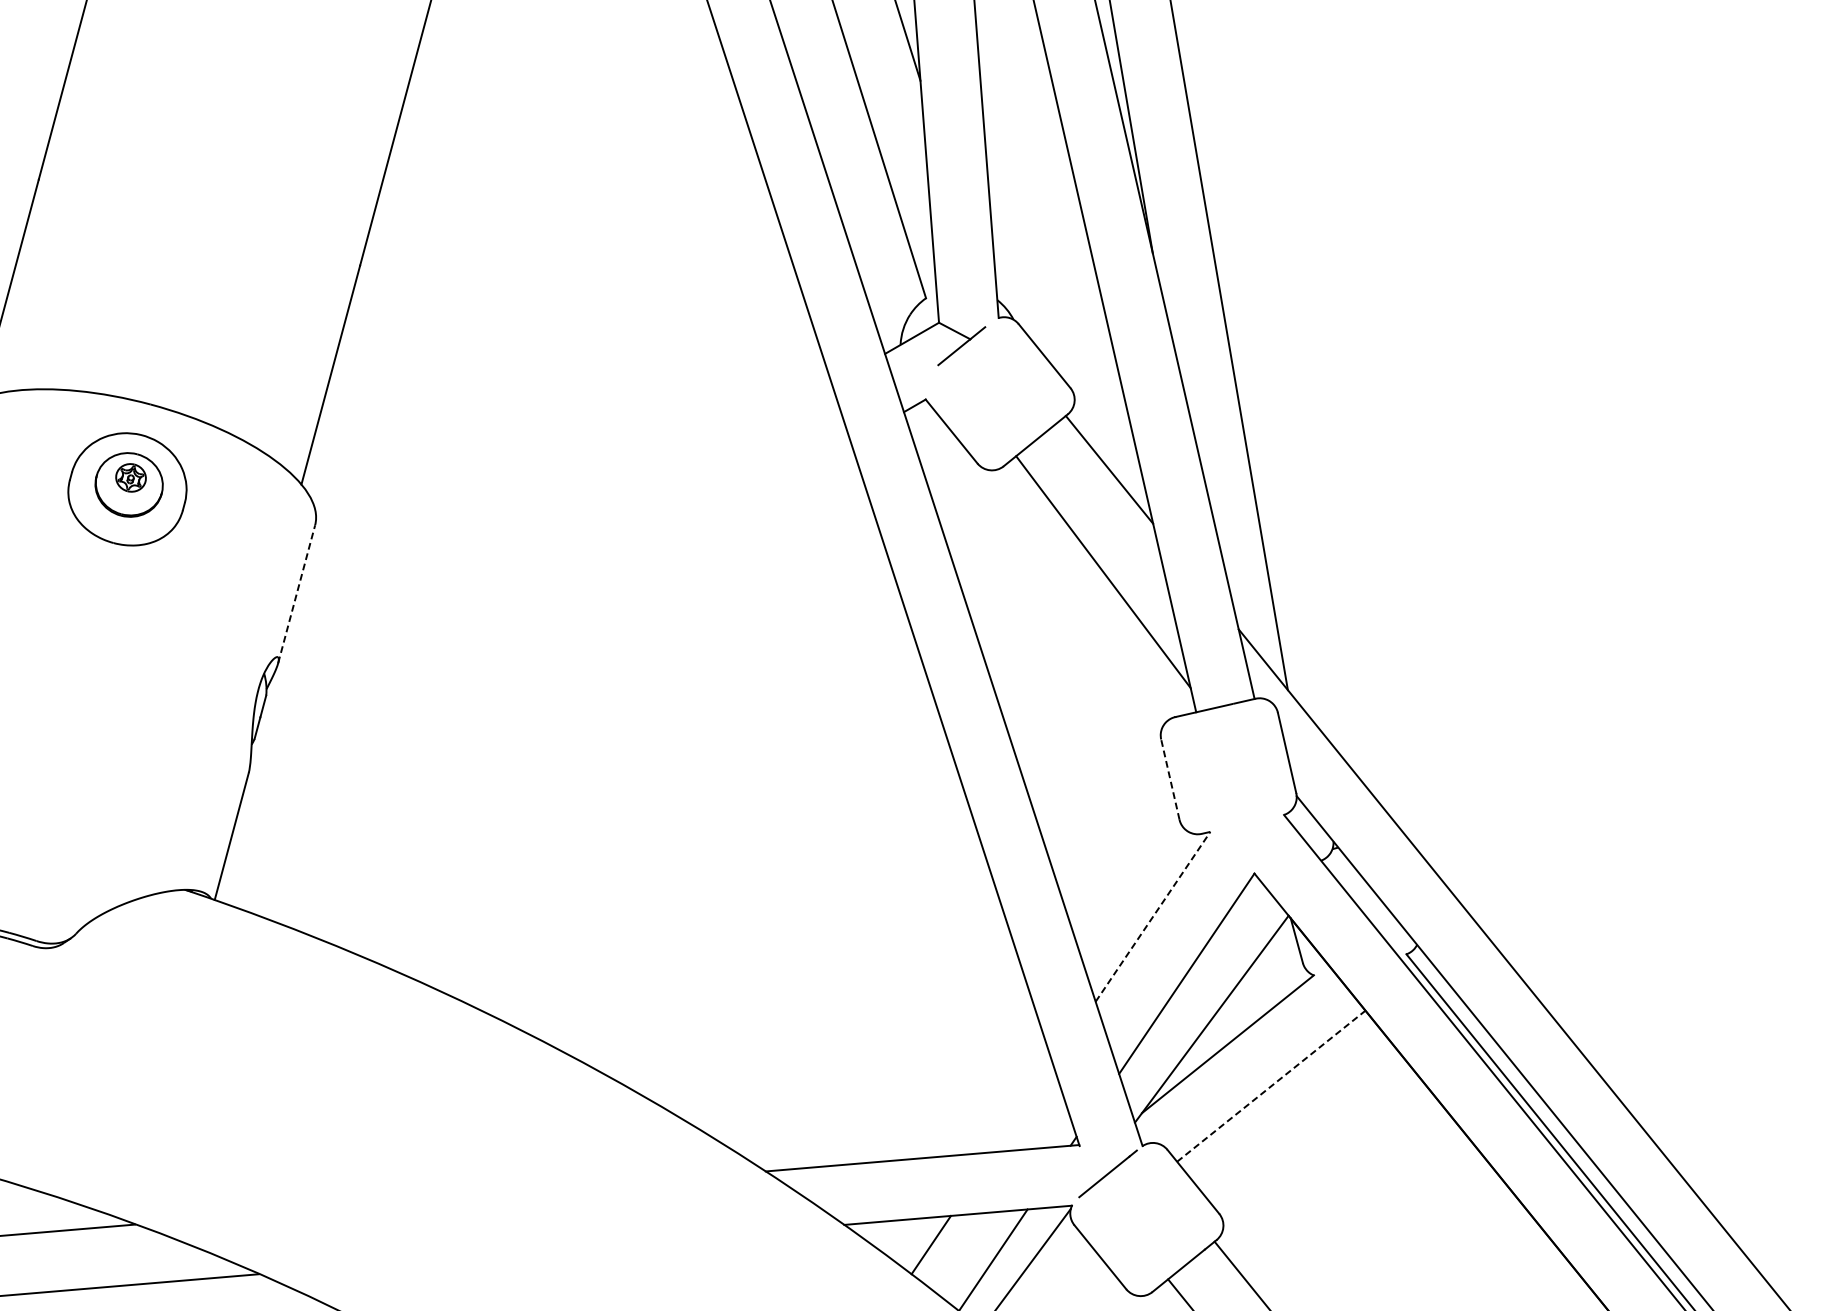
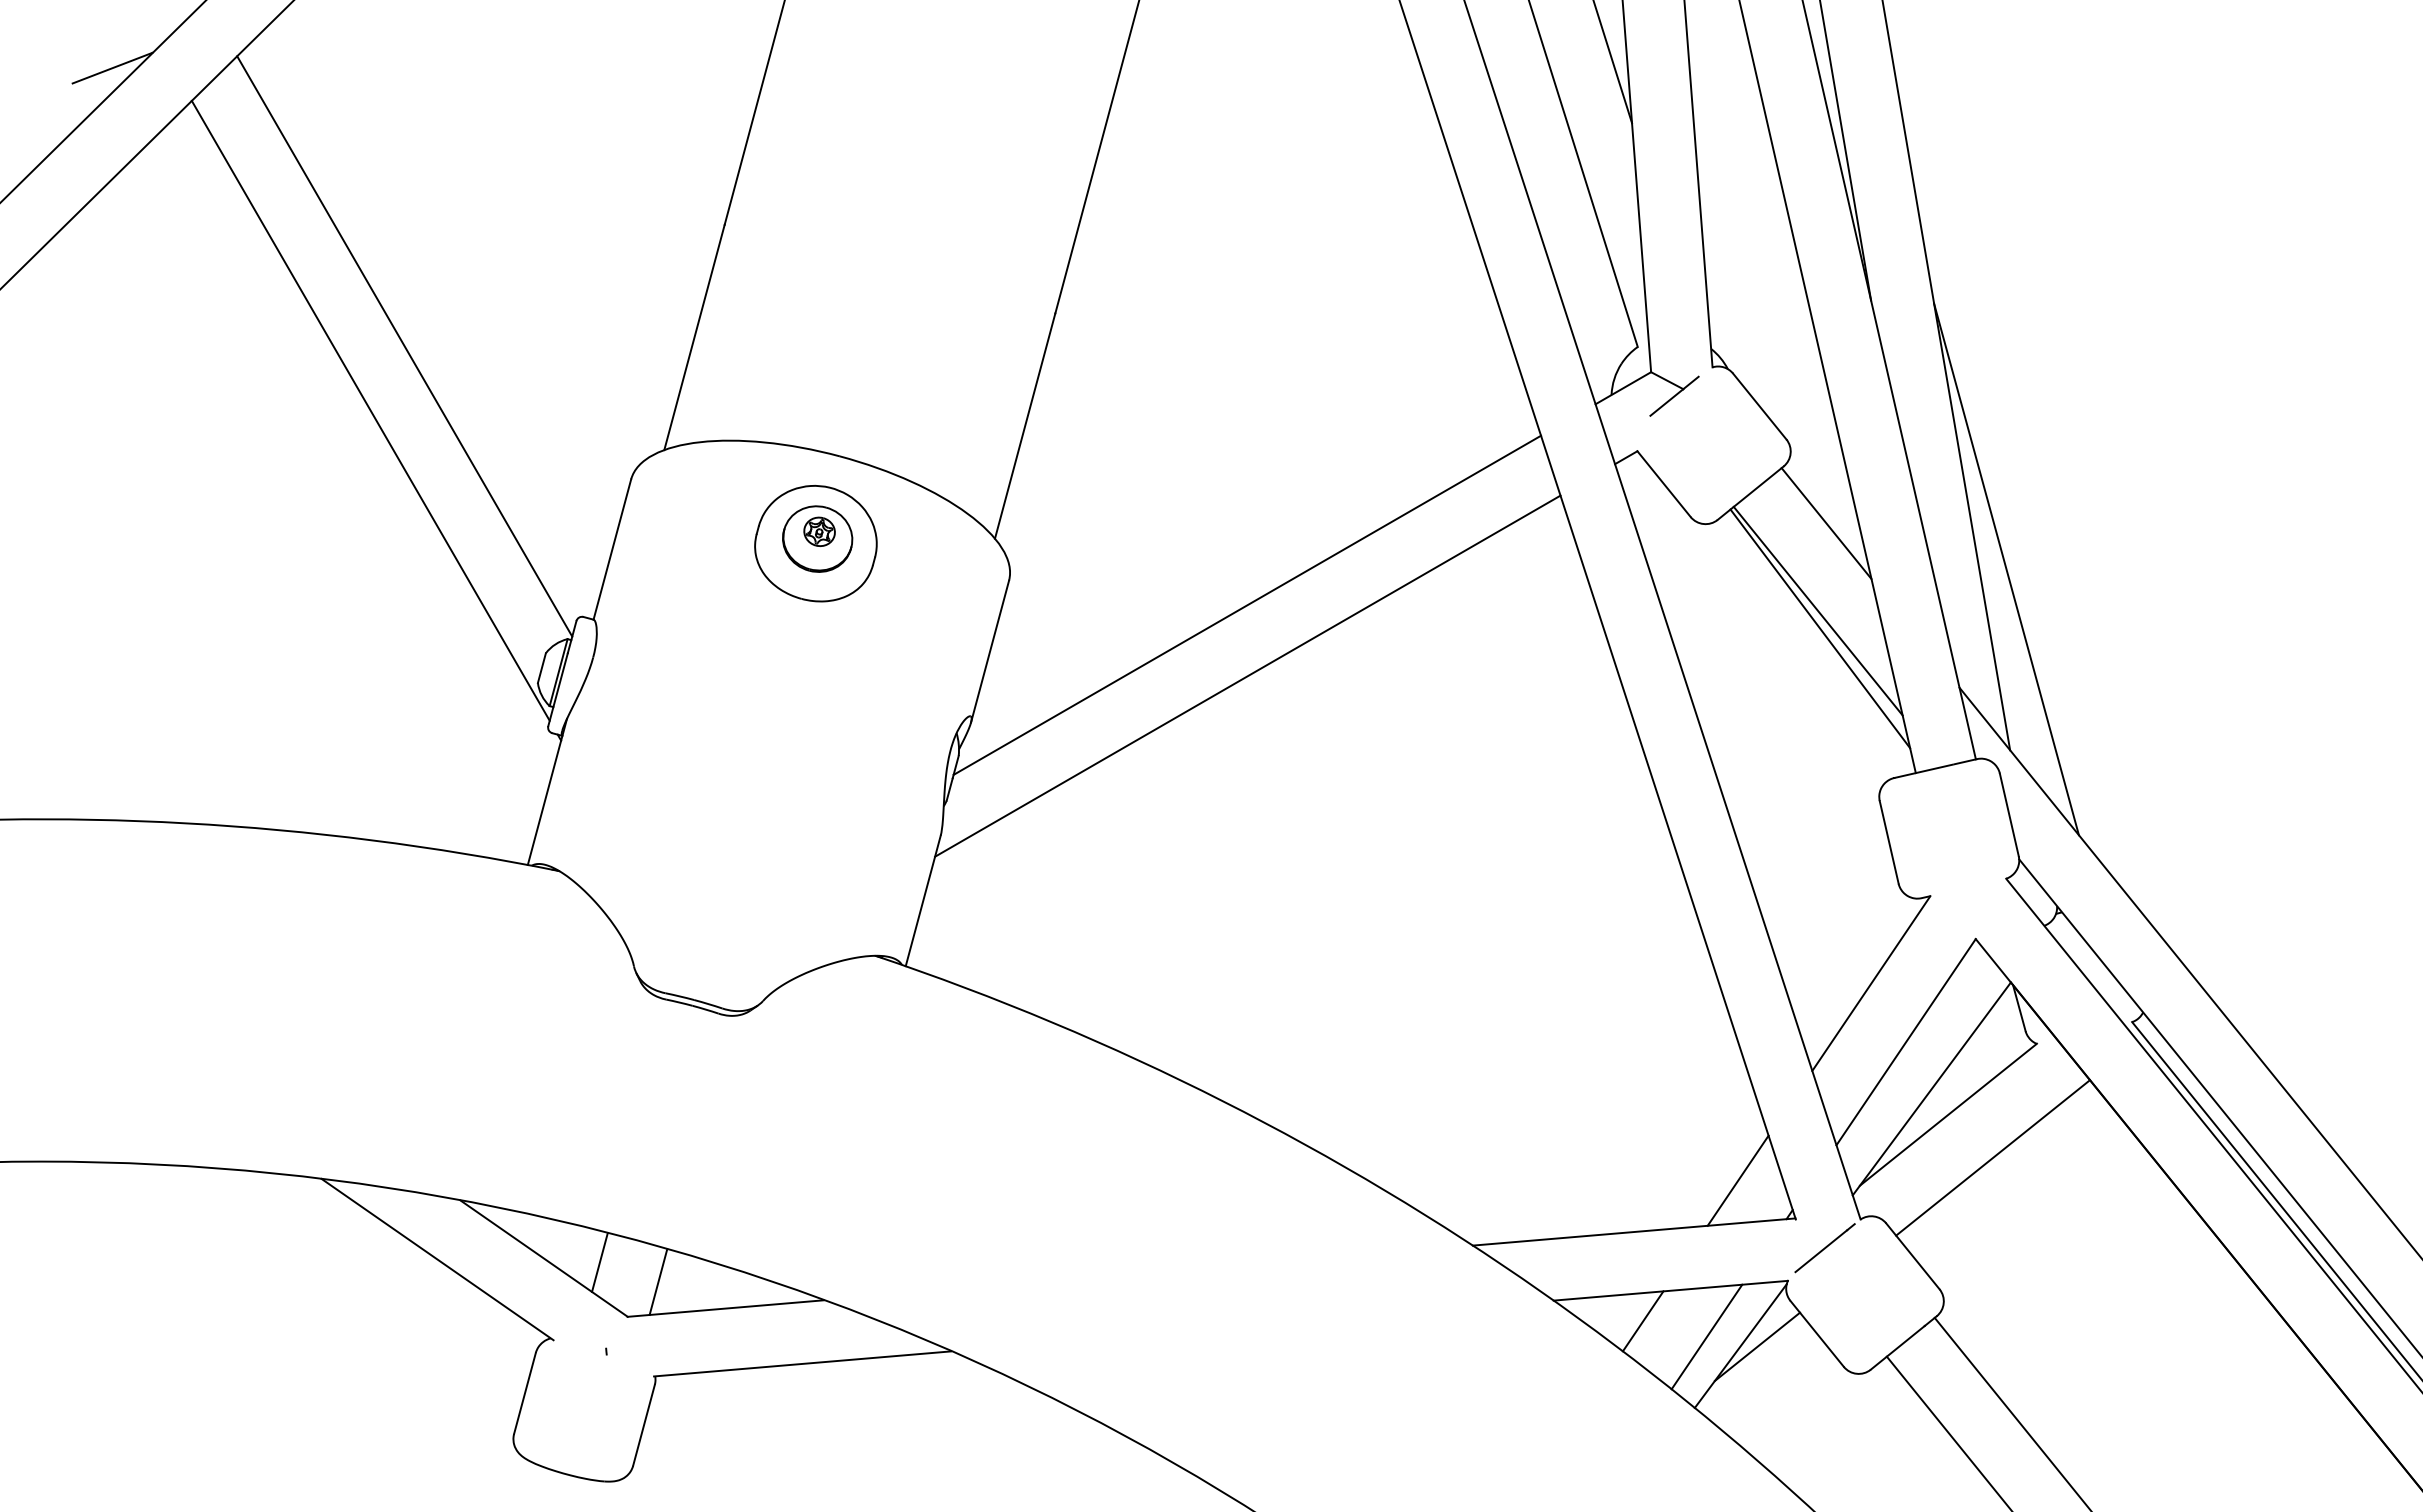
line: (1284, 514) -> (2006, 569), added
line: (546, 548) -> (1247, 604), added
line: (1100, 554) -> (1817, 610), added
line: (297, 594) -> (990, 651), dashed -> solid
line: (546, 617) -> (1247, 675), added
line: (1170, 778) -> (1889, 841), dashed -> solid
line: (1153, 916) -> (1871, 983), dashed -> solid
line: (1271, 1085) -> (1993, 1157), dashed -> solid
line: (1022, 1108) -> (1737, 1180), added
line: (1042, 1269) -> (1757, 1346), added

